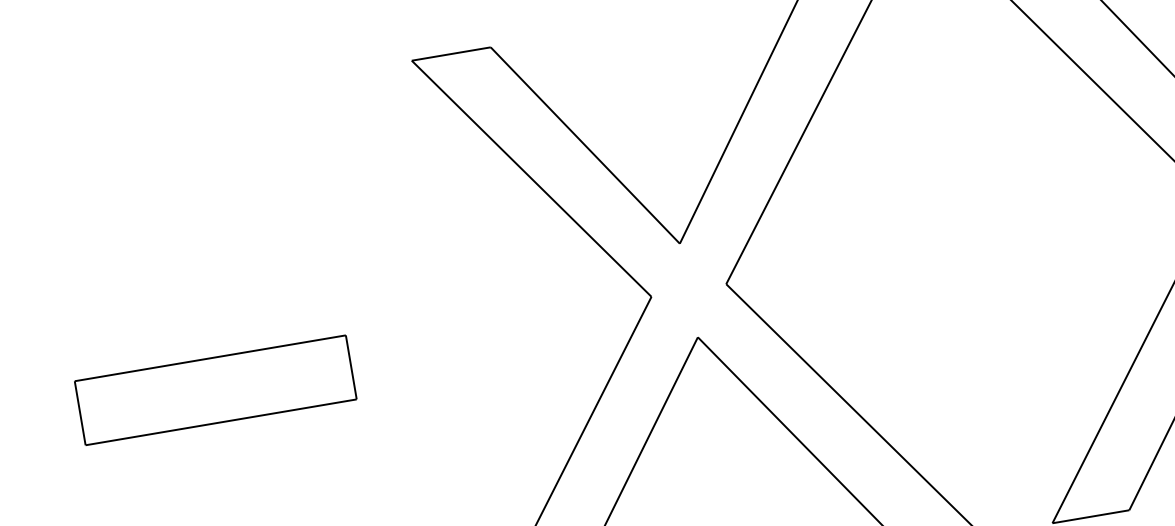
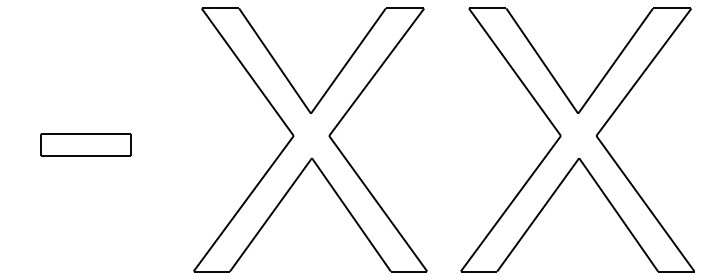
part: (215, 389) -> (85, 144), size x0.7

